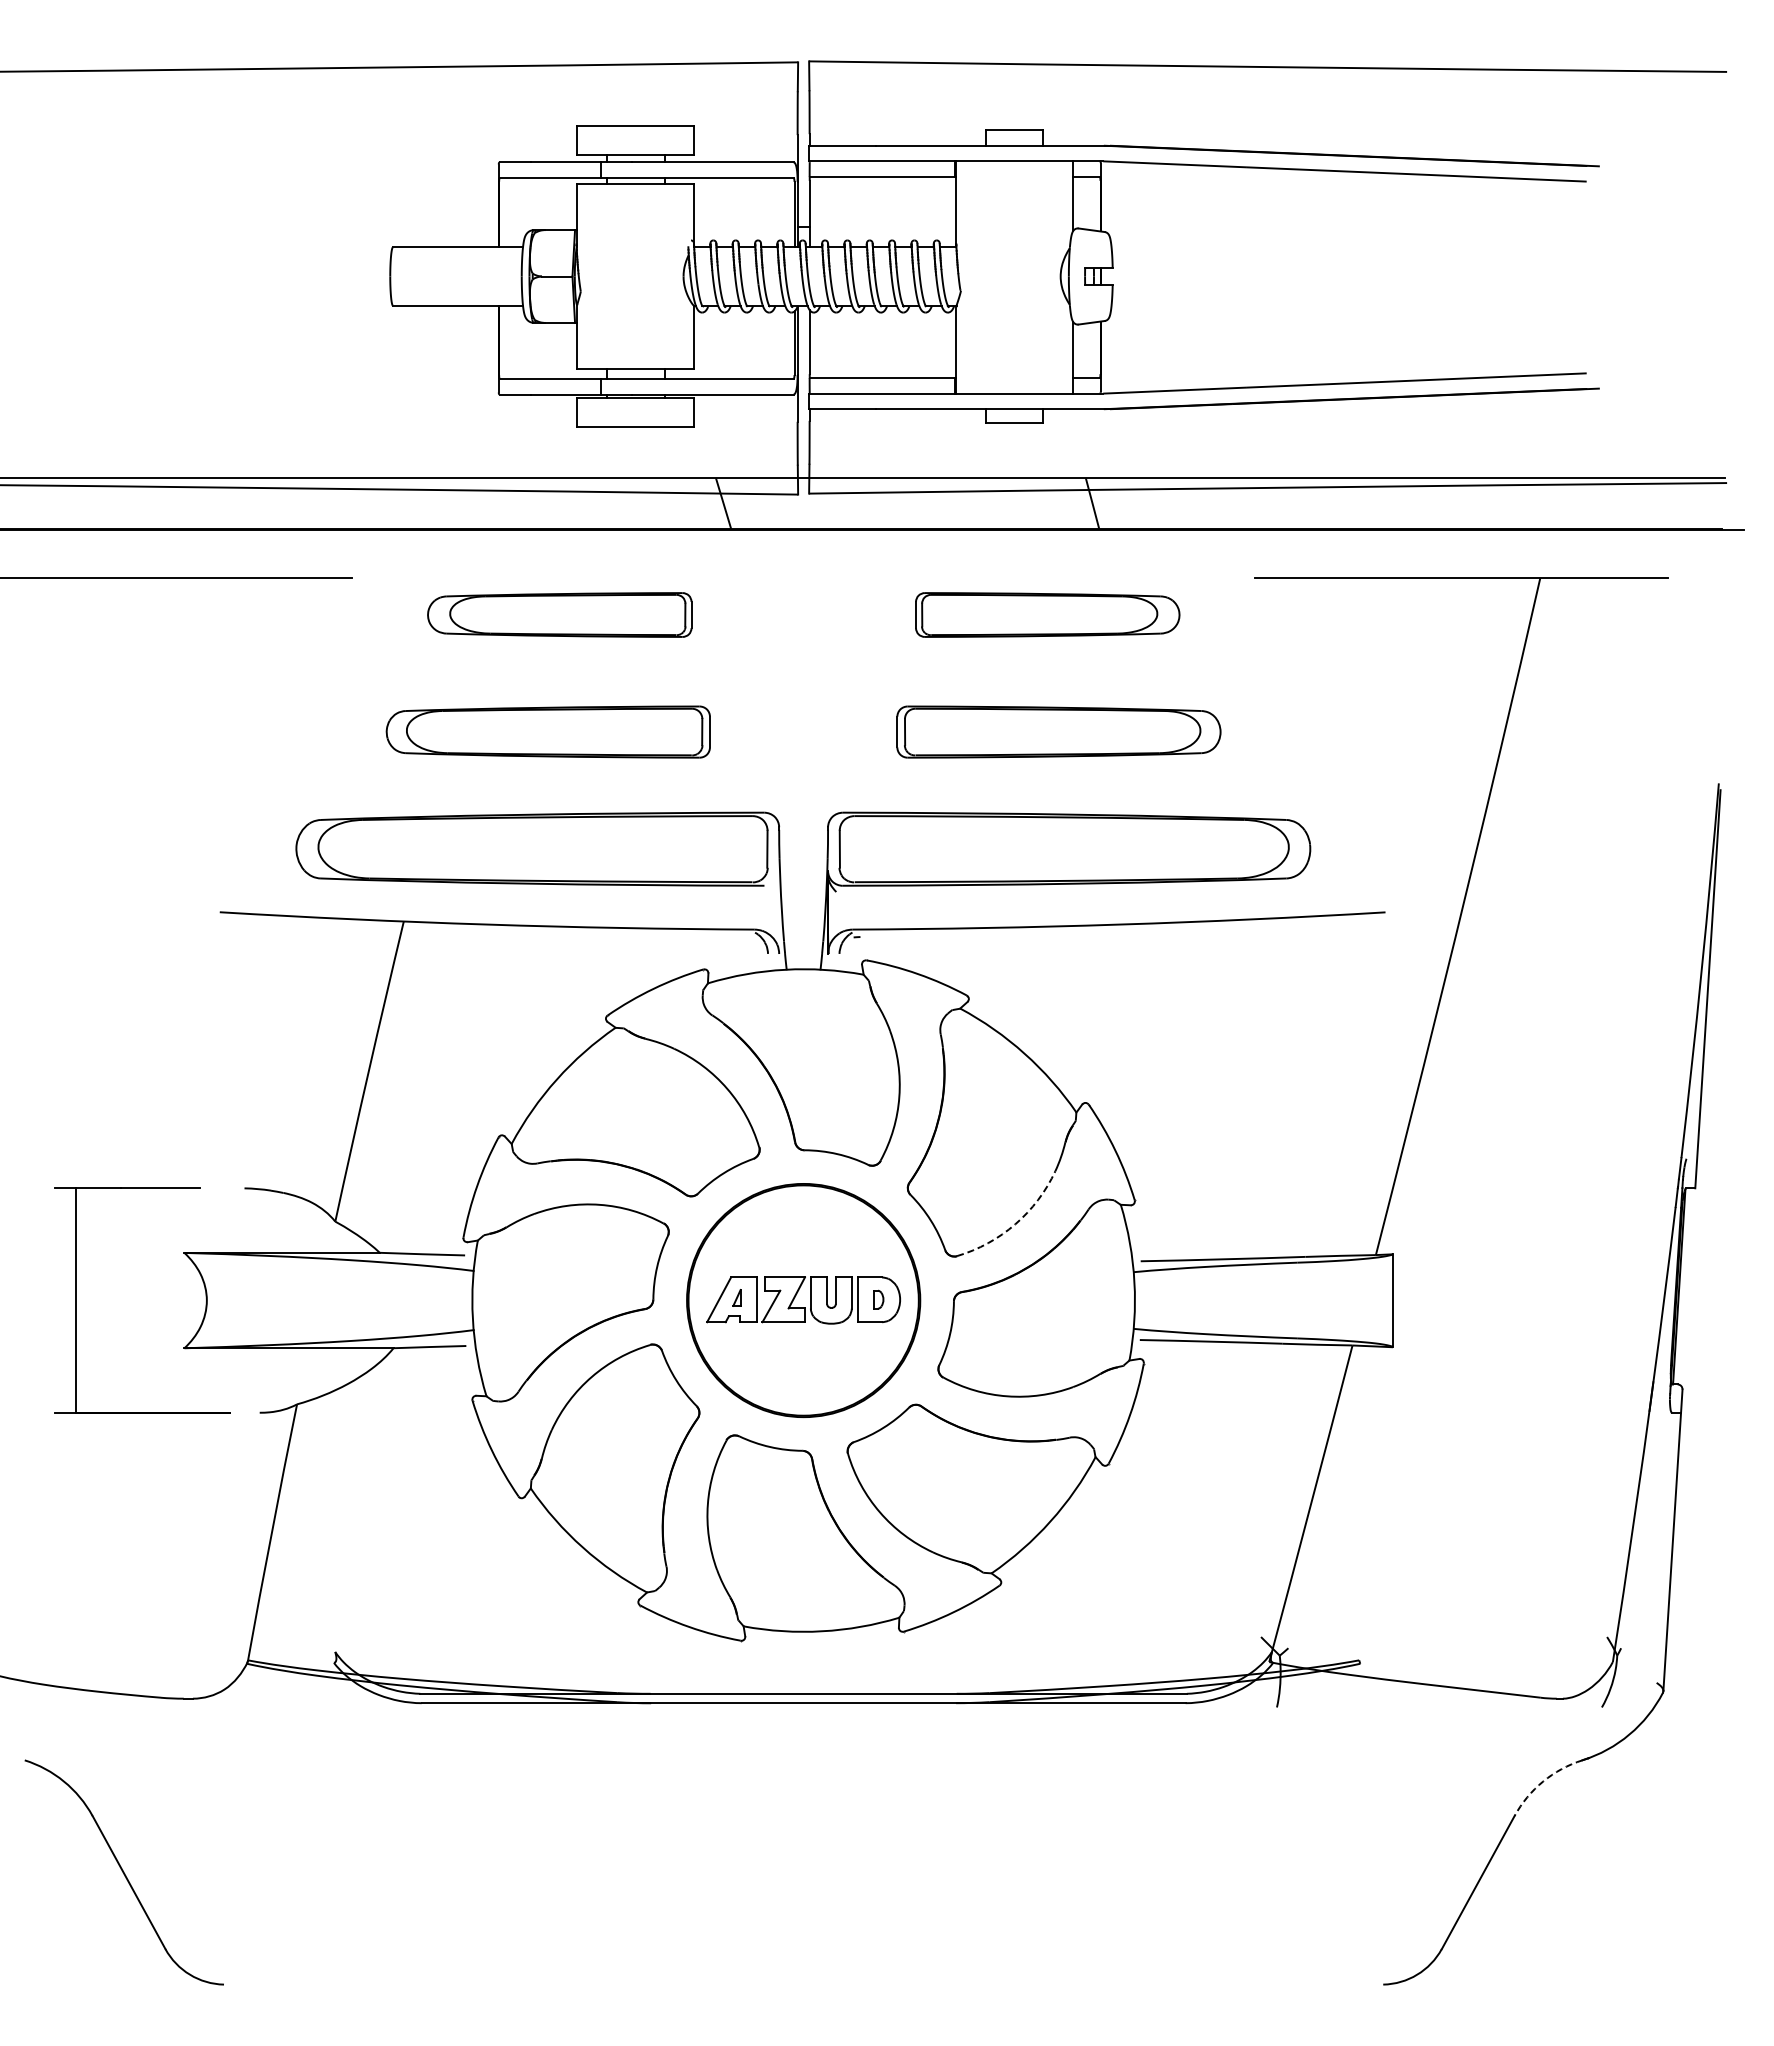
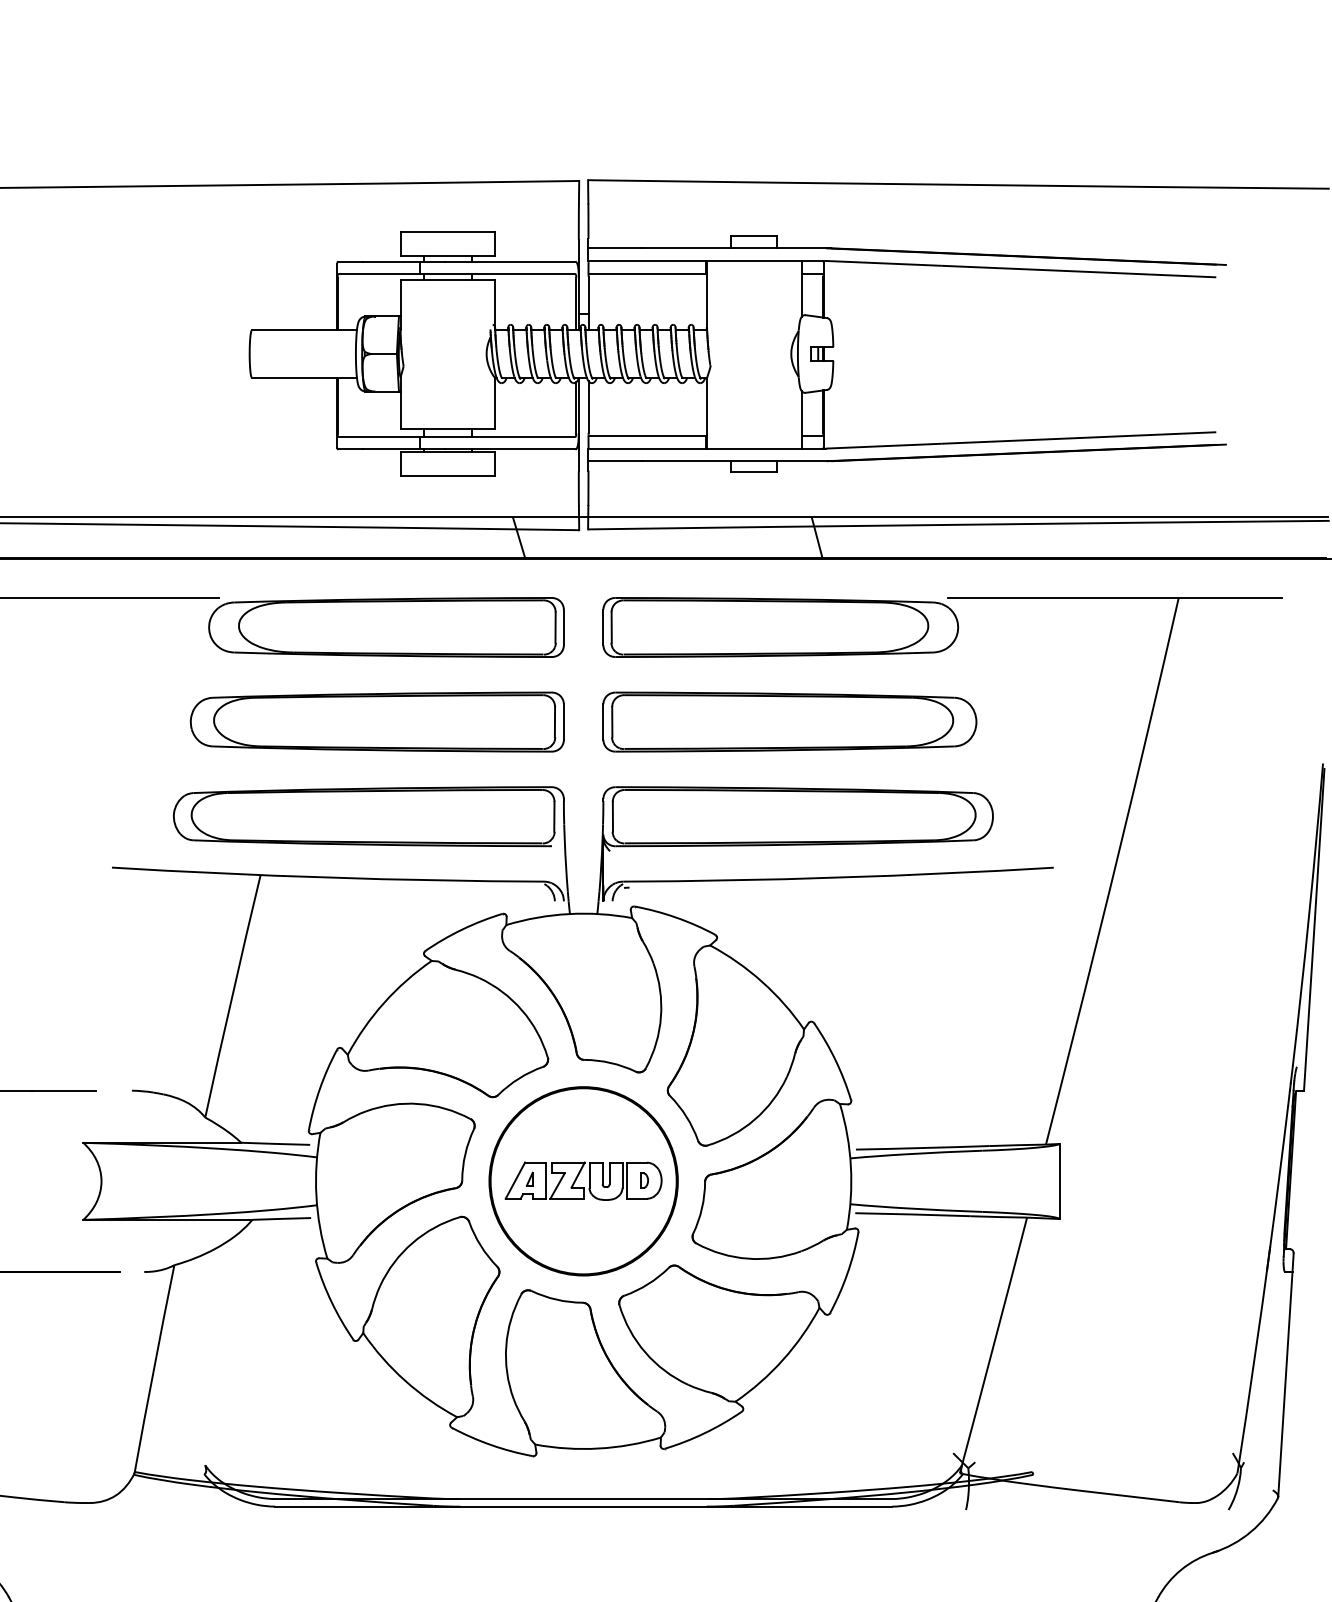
part: (559, 614) -> (386, 627), size x1.67
part: (1047, 614) -> (780, 627), size x1.67
part: (548, 731) -> (377, 721), size x1.43
part: (1058, 731) -> (789, 721), size x1.43
arc: (1015, 1224) -> (754, 1119), dashed -> solid
arc: (1543, 1781) -> (1181, 1569), dashed -> solid

